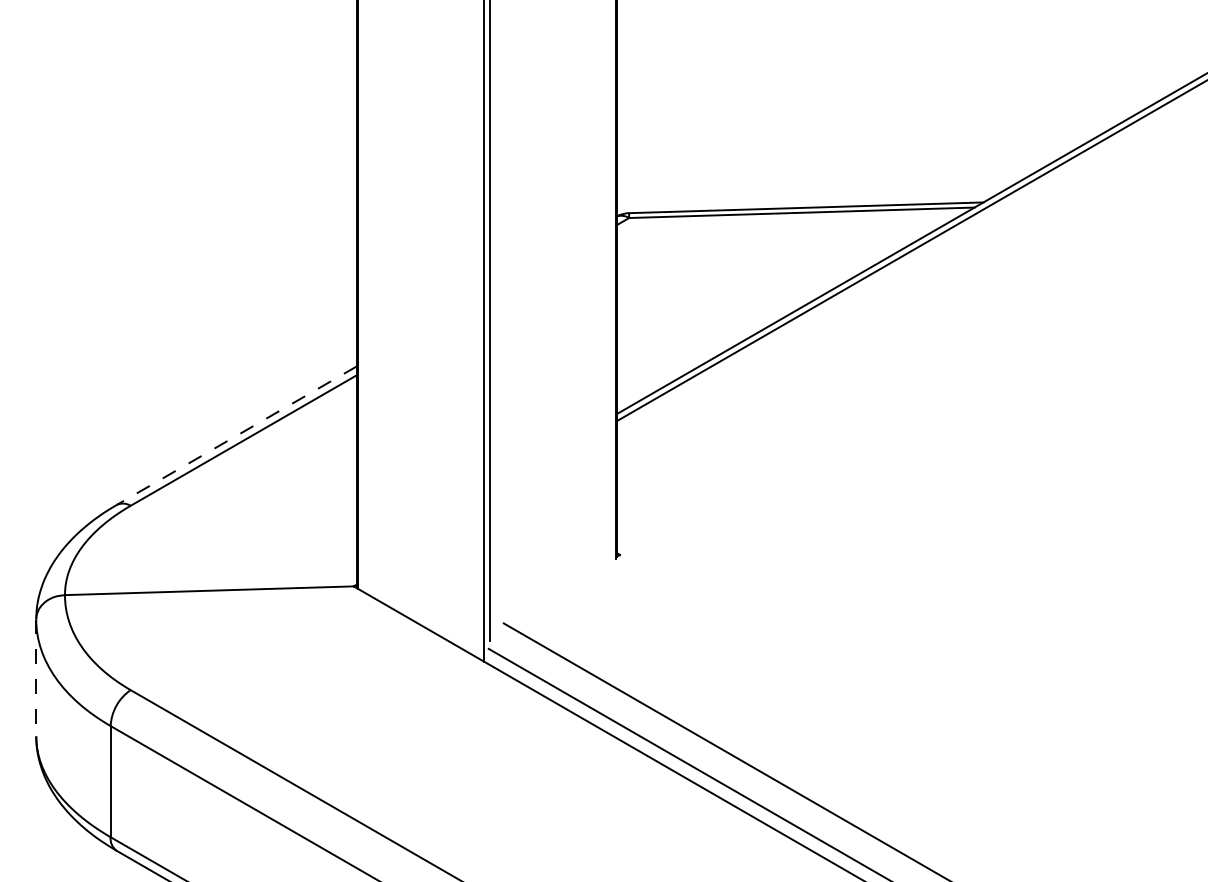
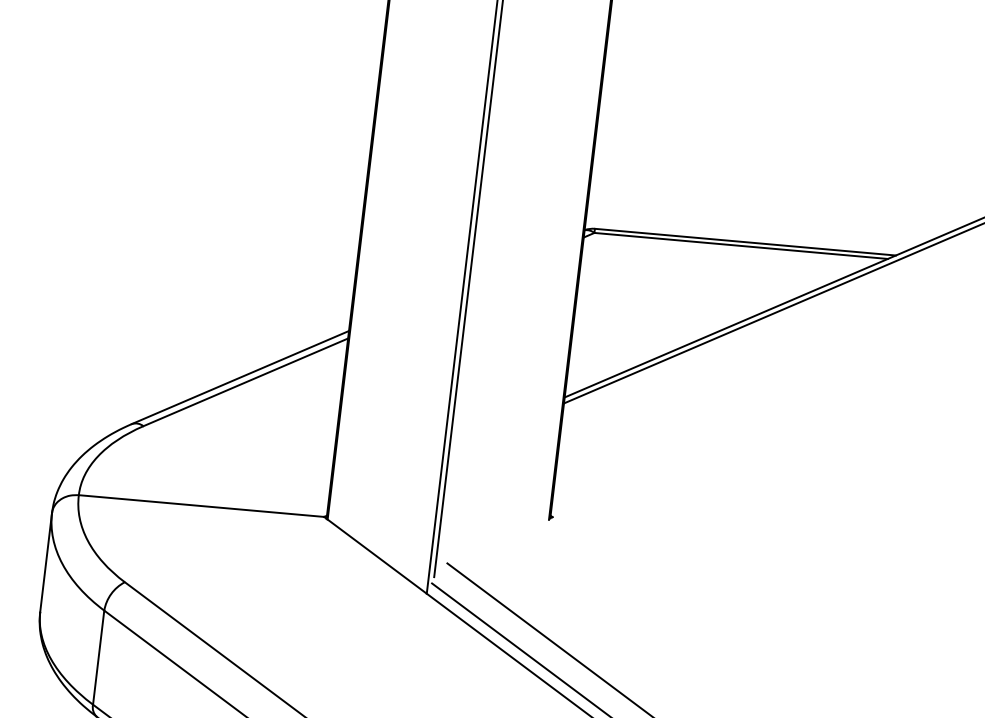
line: (236, 435) -> (240, 377), dashed -> solid
line: (36, 678) -> (46, 562), dashed -> solid

